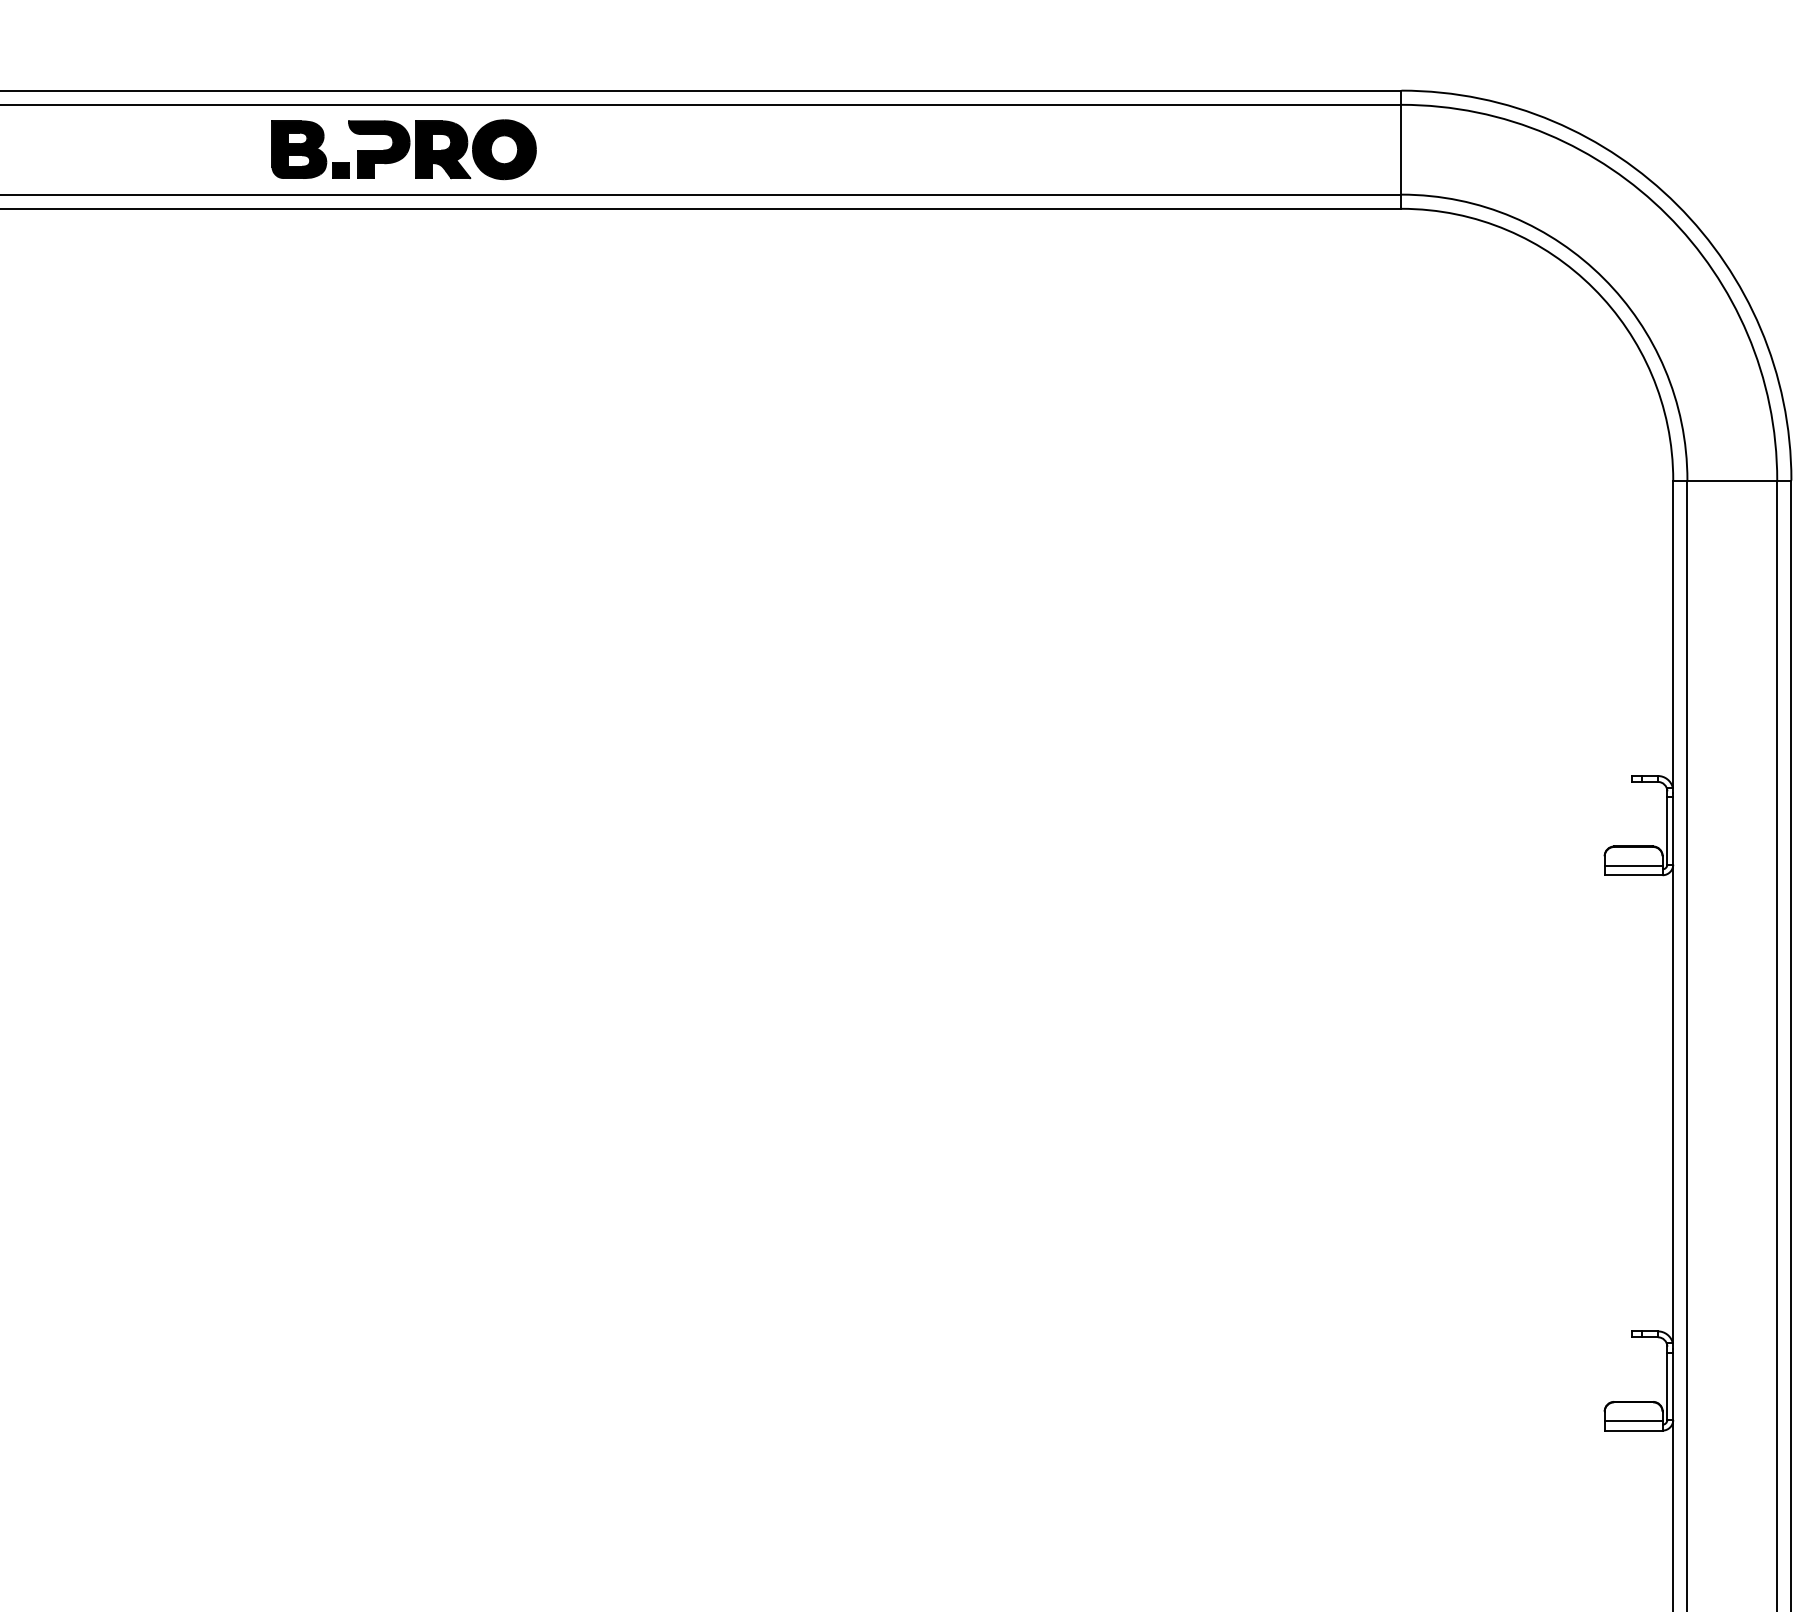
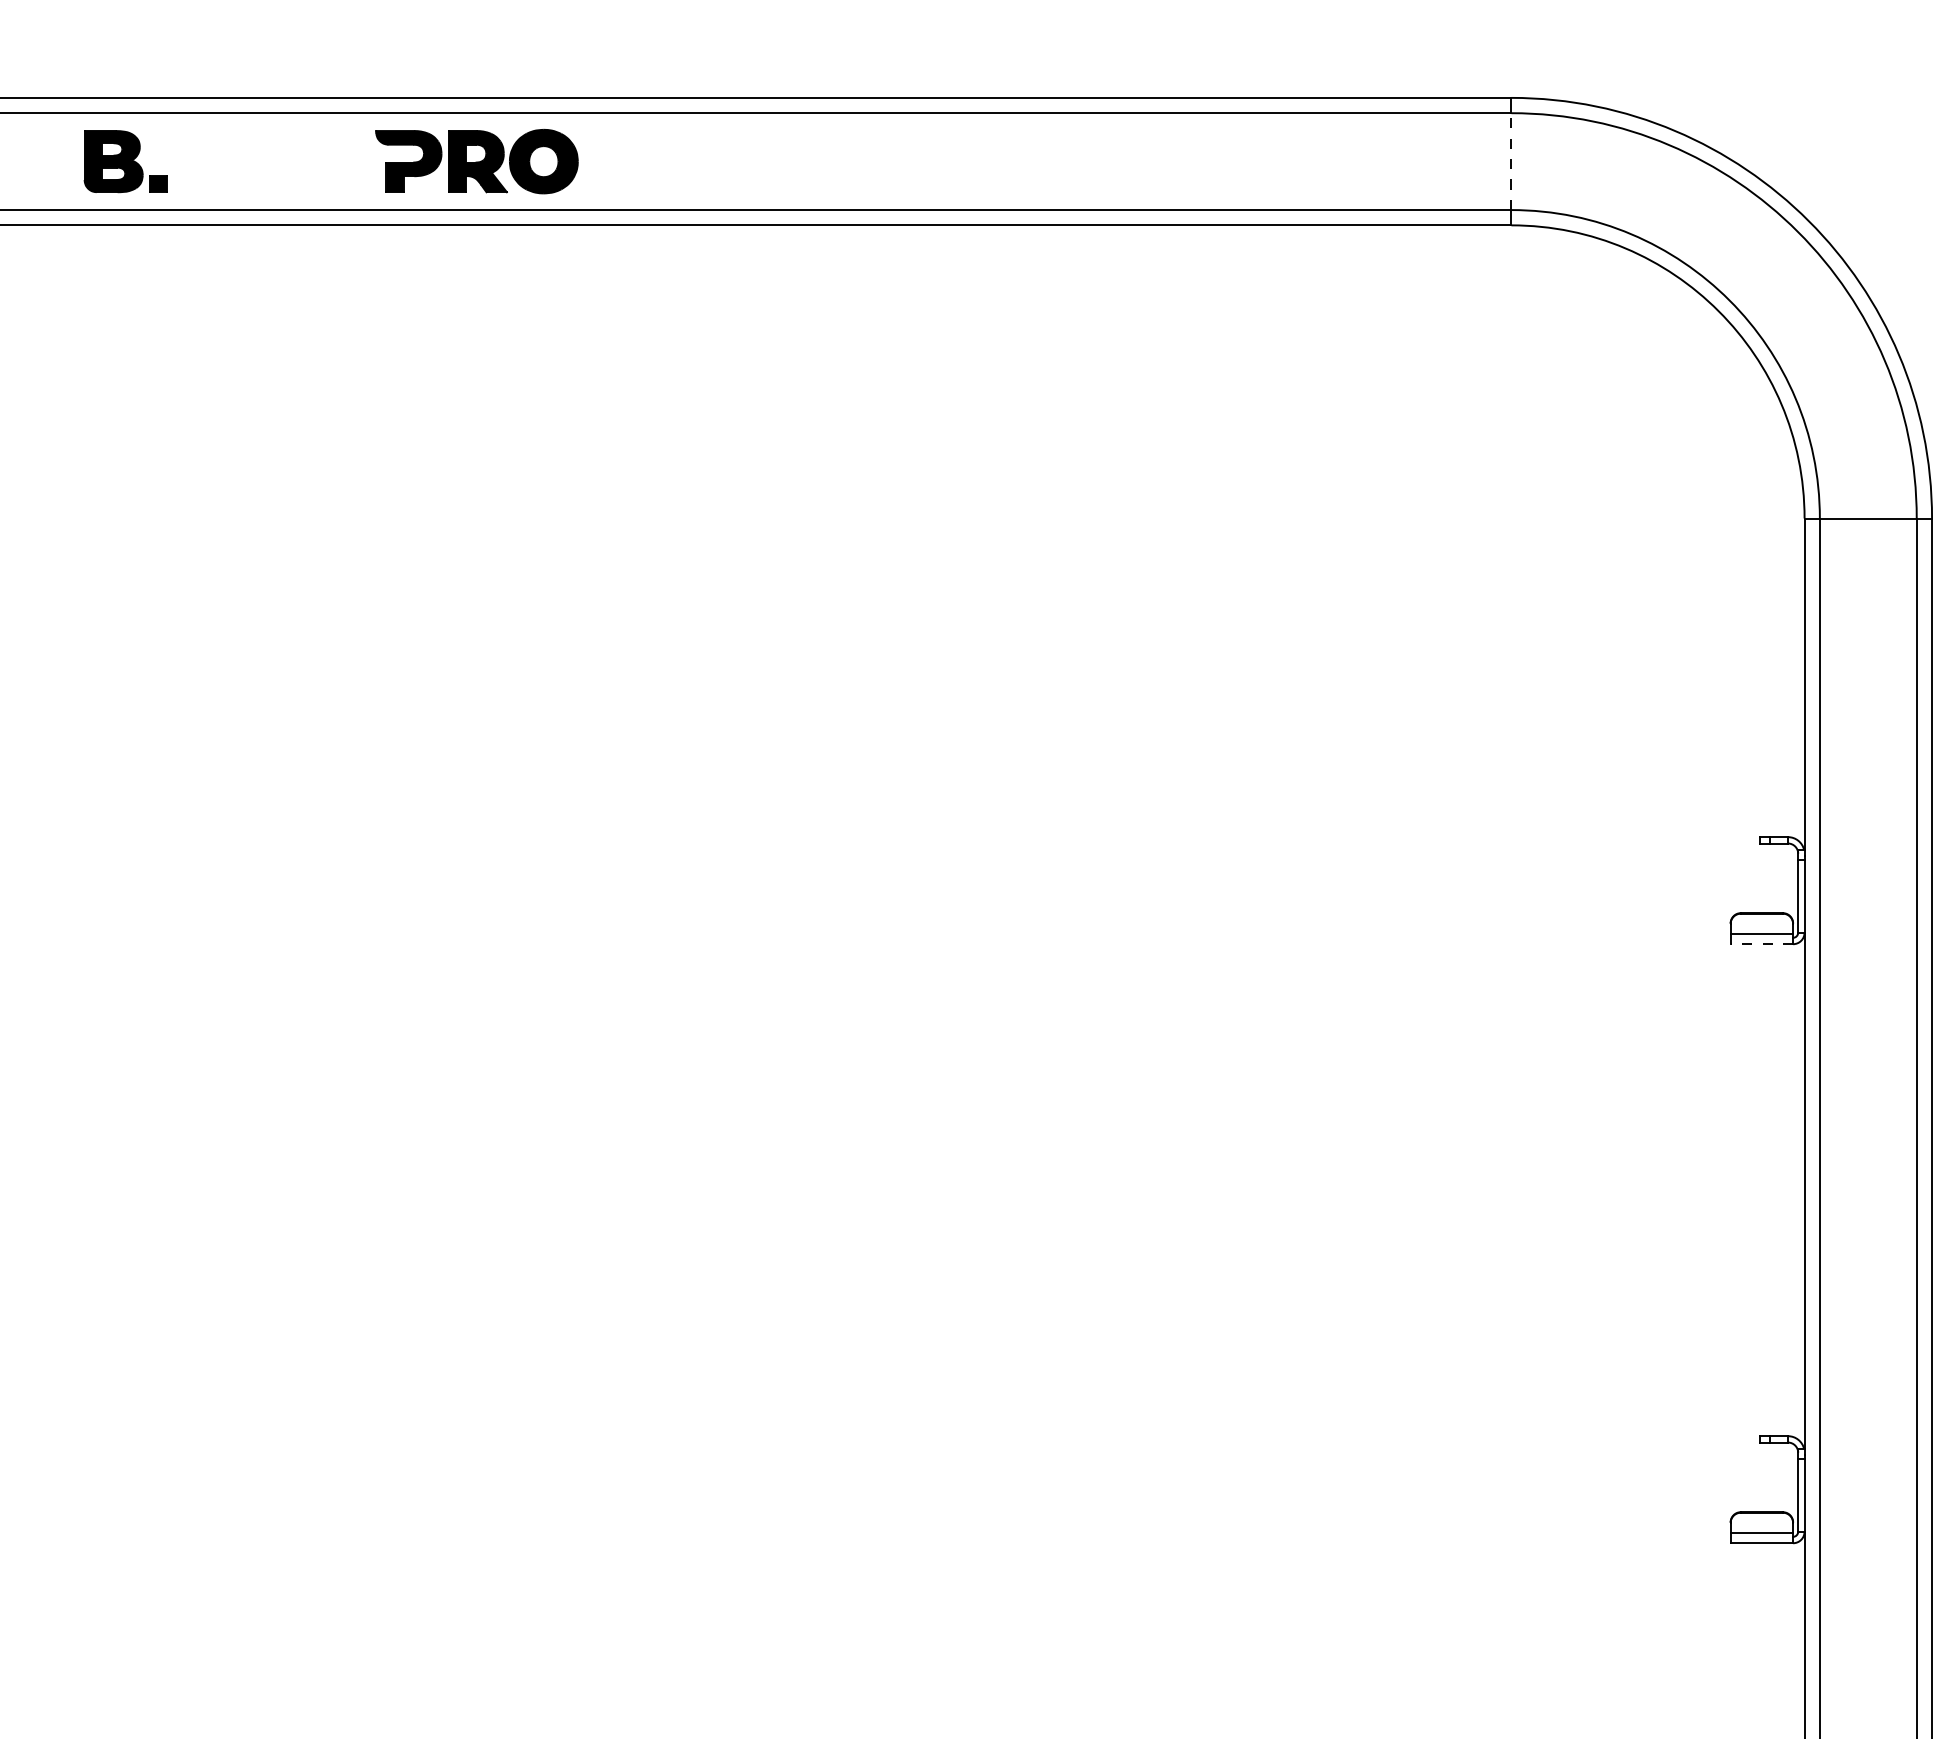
part: (310, 149) -> (125, 161), moved
line: (1401, 149) -> (1511, 161), solid -> dashed
line: (1633, 875) -> (1761, 944), solid -> dashed

